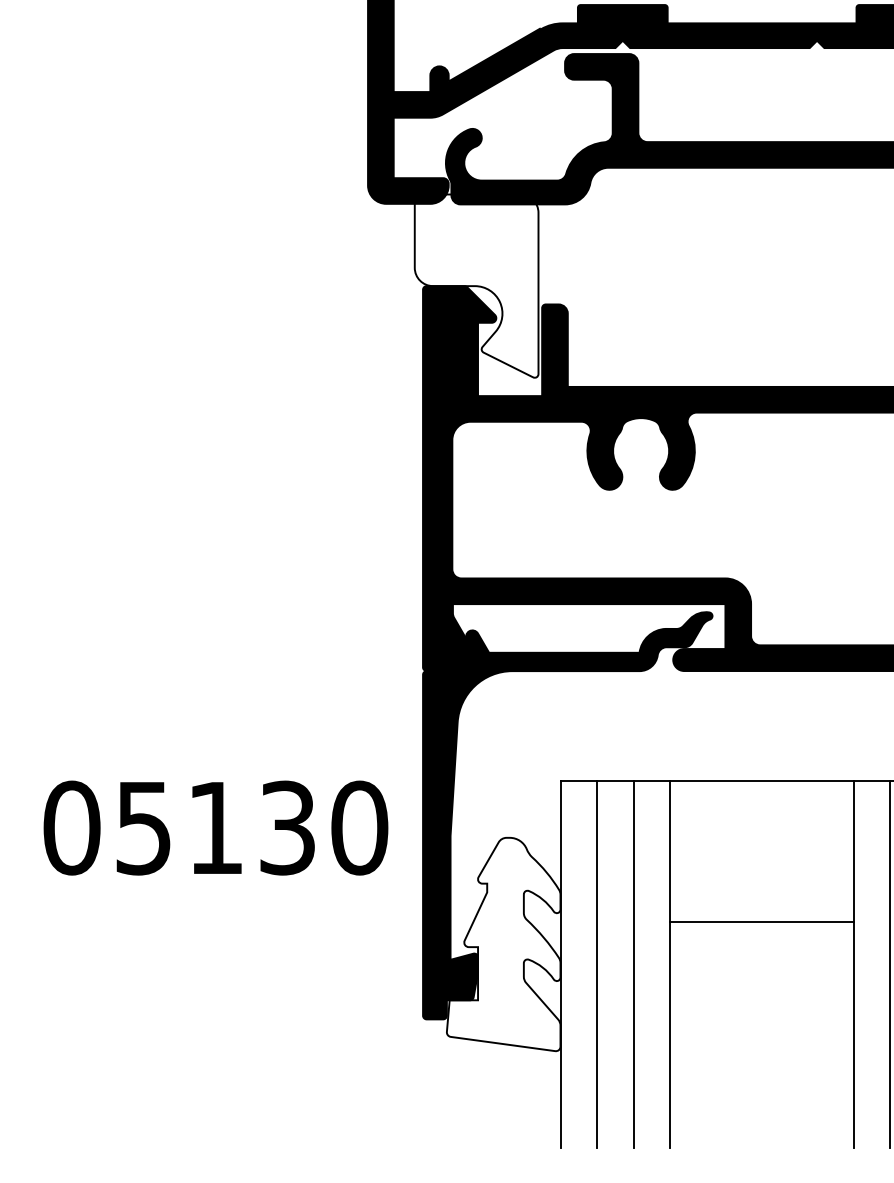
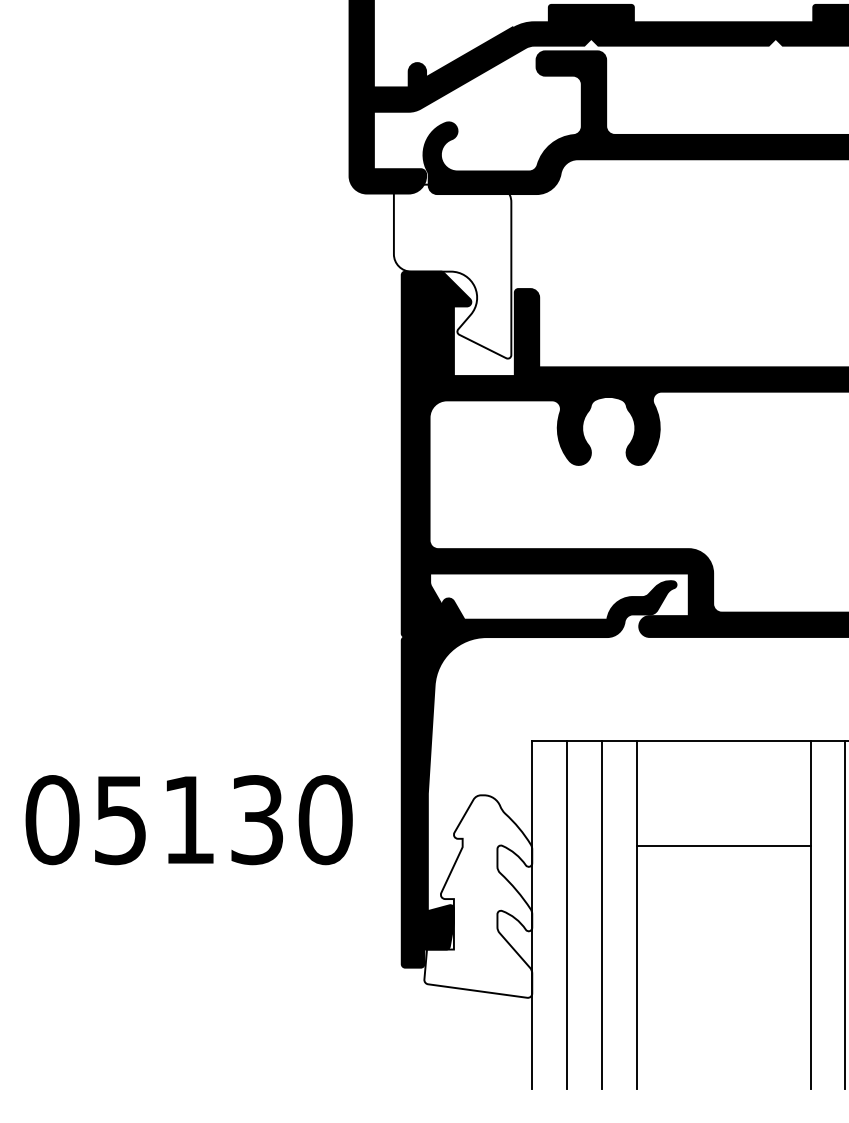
text: (215, 828) -> (188, 820), moved
line: (761, 921) -> (723, 845), moved

